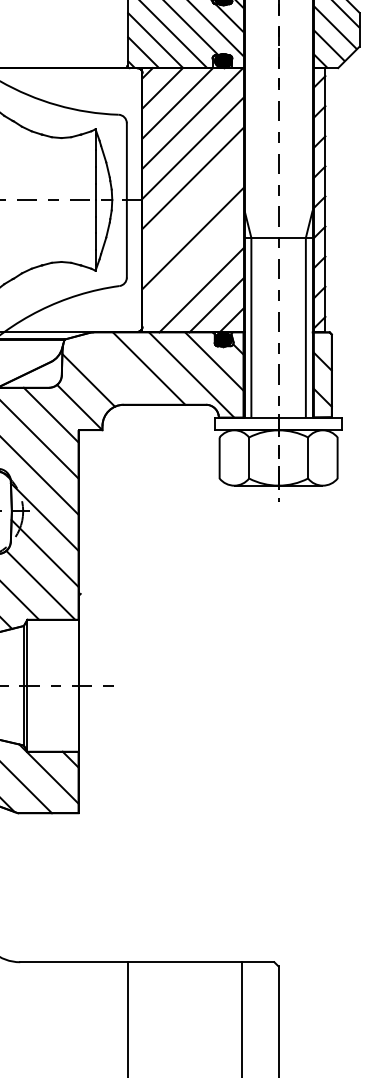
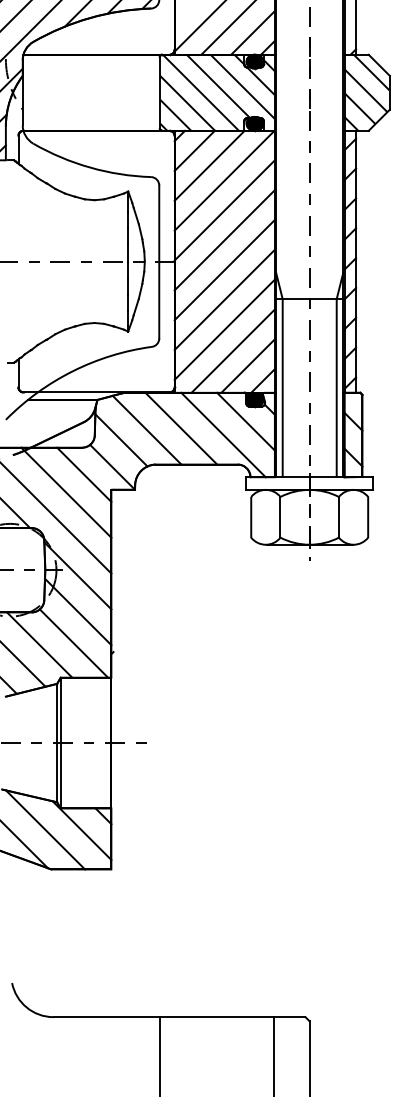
line: (192, 208) -> (224, 269), added
line: (192, 268) -> (224, 329), added
line: (113, 369) -> (146, 429), added

